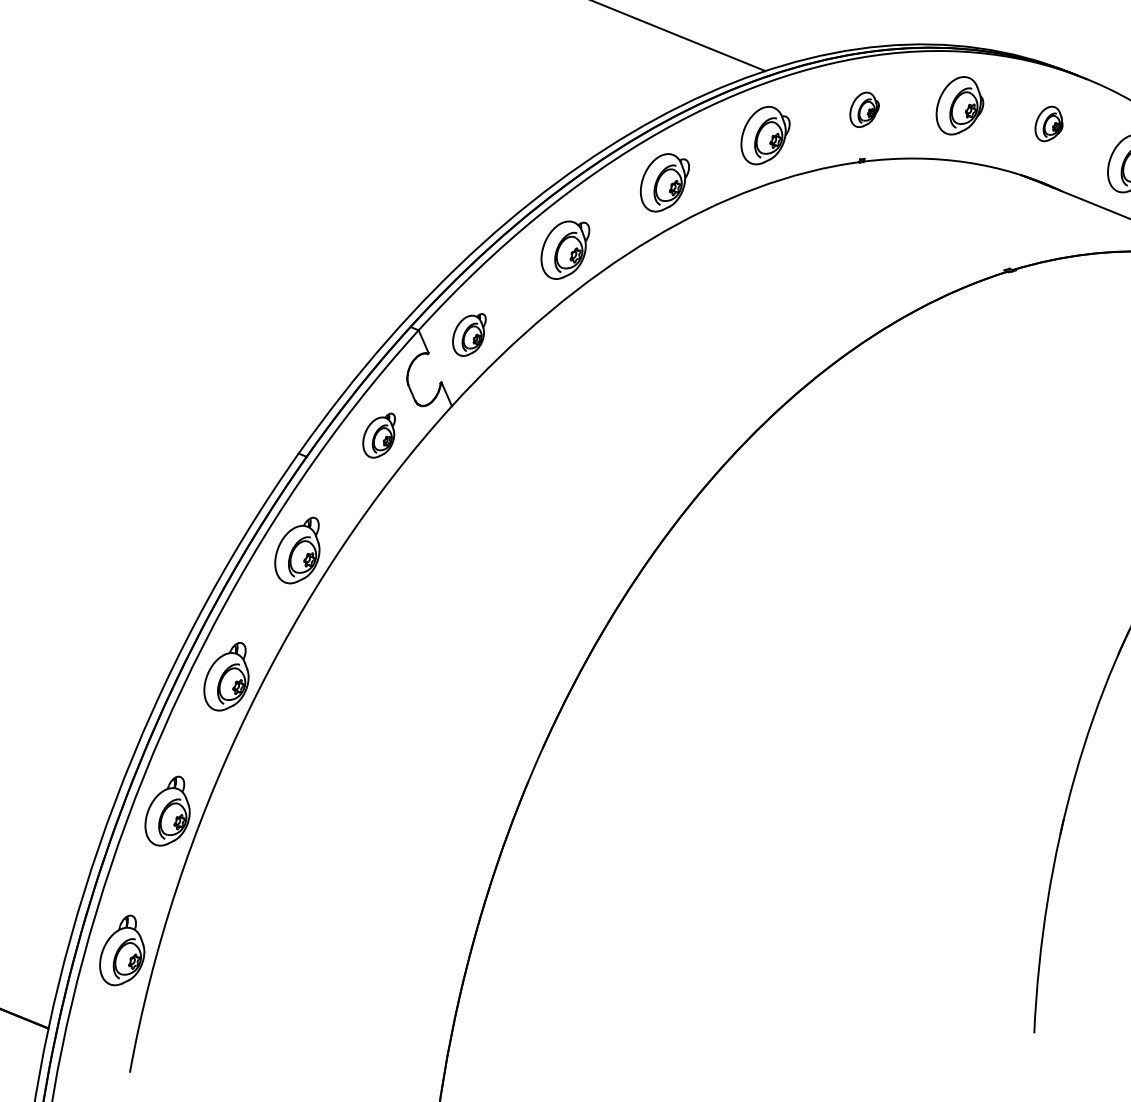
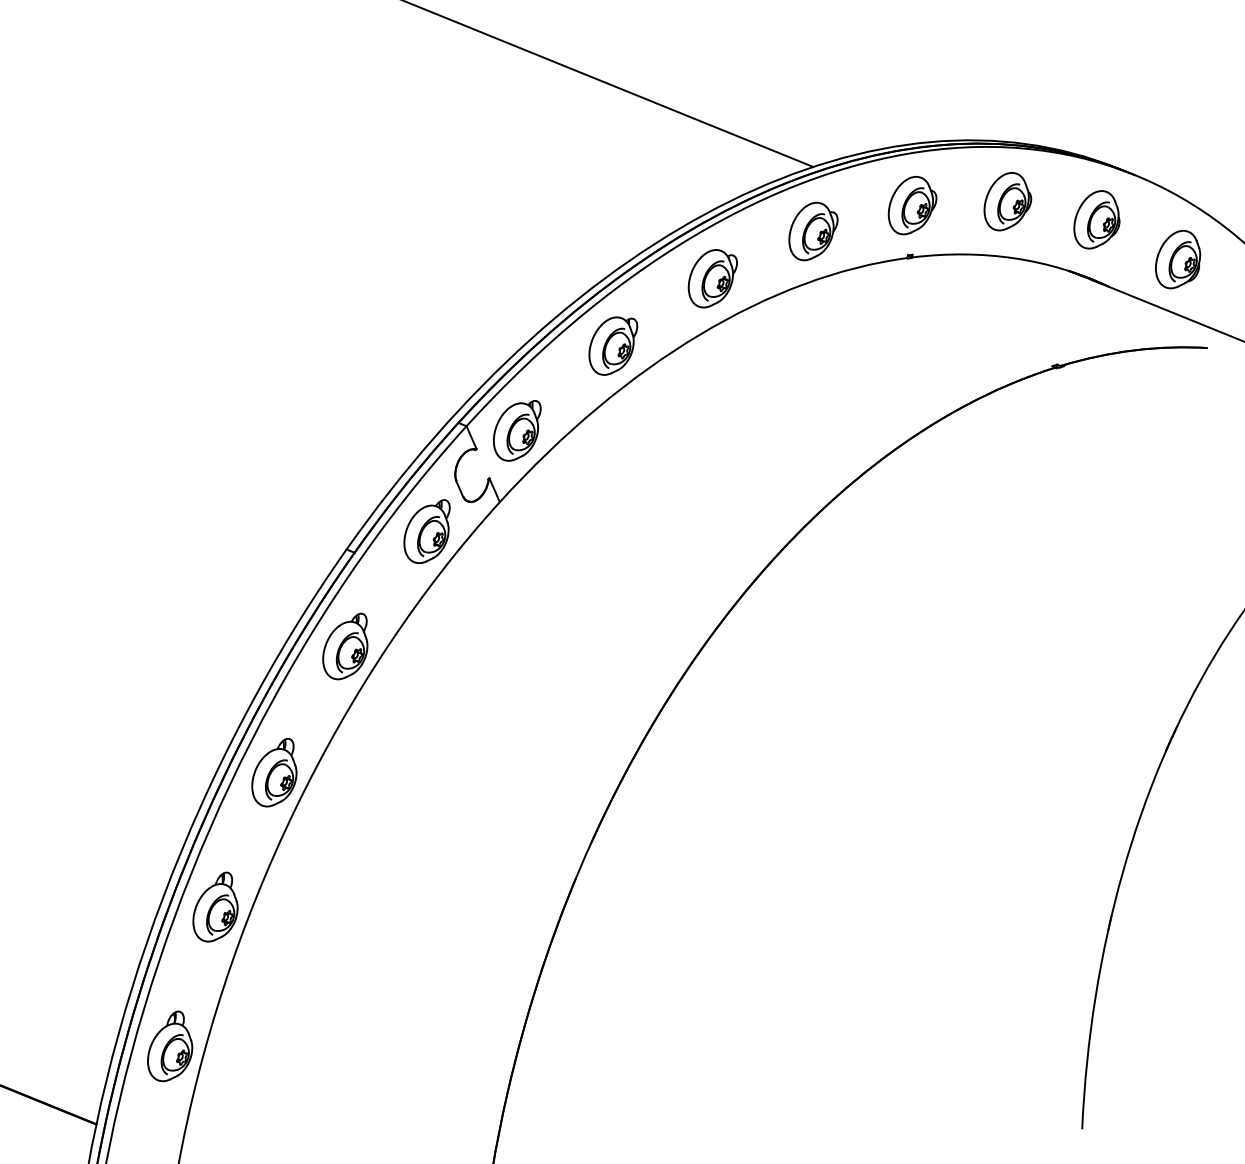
part: (864, 109) -> (912, 205), size x1.67
part: (1048, 123) -> (1096, 219), size x1.67
part: (469, 334) -> (517, 430), size x1.43
part: (378, 435) -> (426, 531), size x1.43

